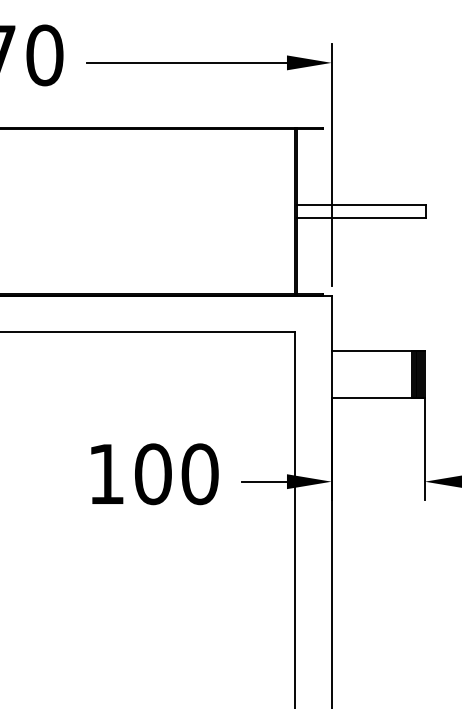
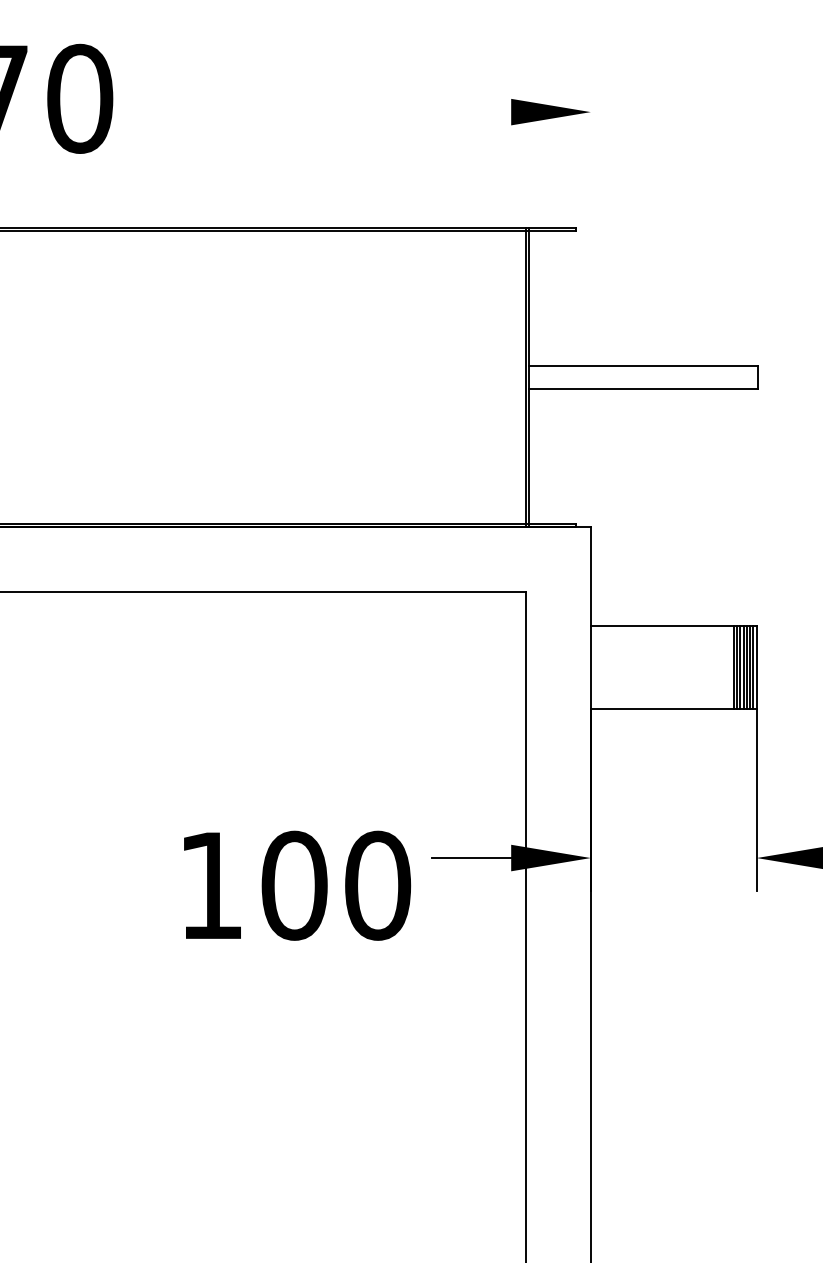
line: (186, 62) -> (332, 111), removed
line: (331, 165) -> (590, 294), removed
text: (154, 474) -> (296, 886), moved

